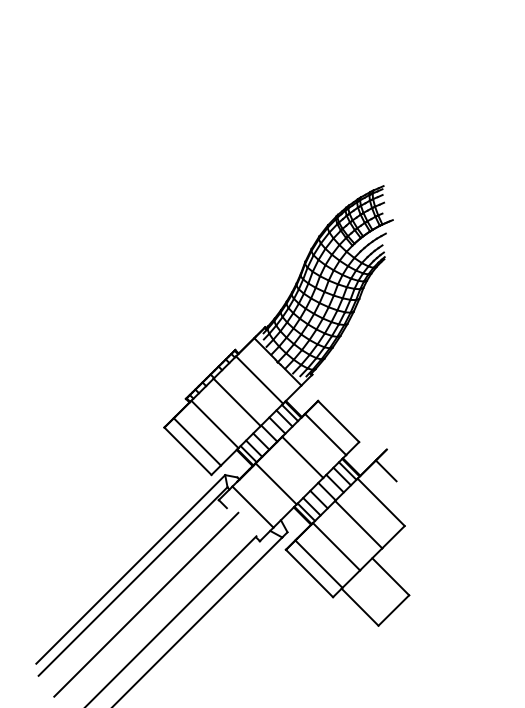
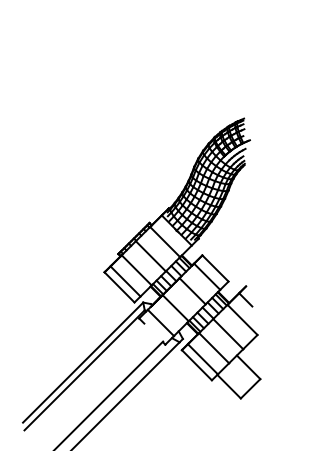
line: (145, 603) -> (92, 384), removed

